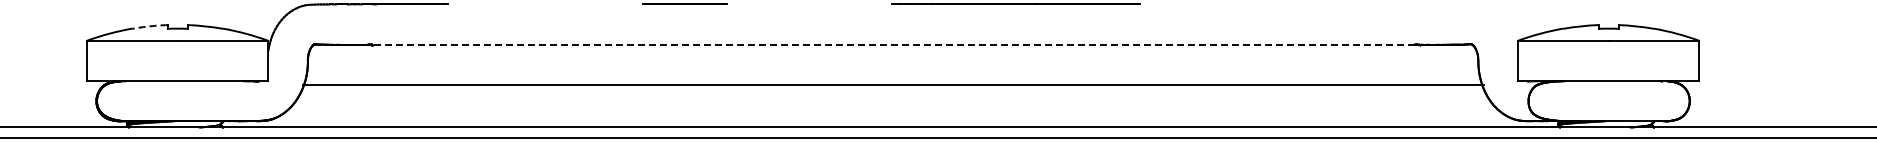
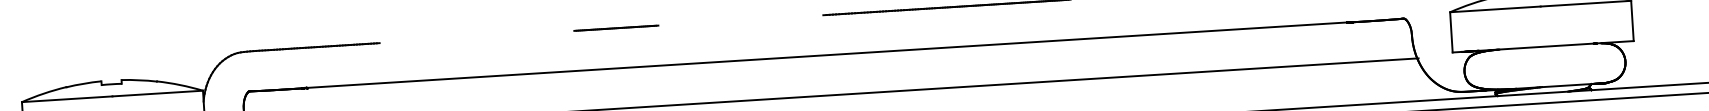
arc: (149, 26) -> (83, 83), dashed -> solid
line: (892, 44) -> (826, 55), dashed -> solid

